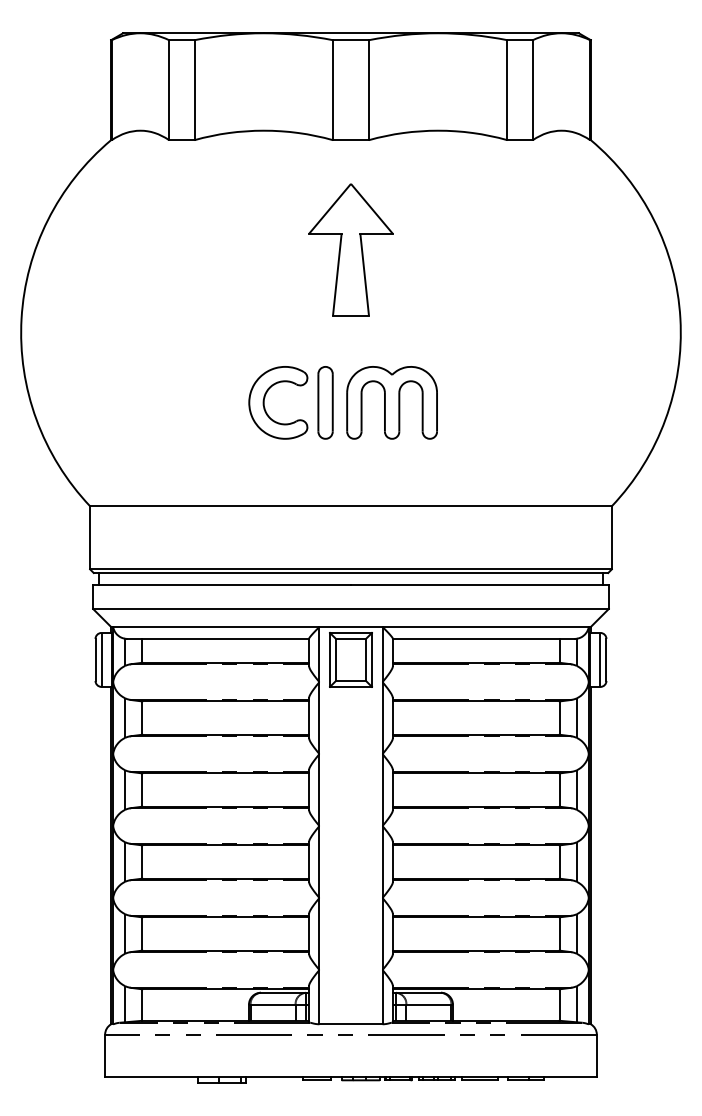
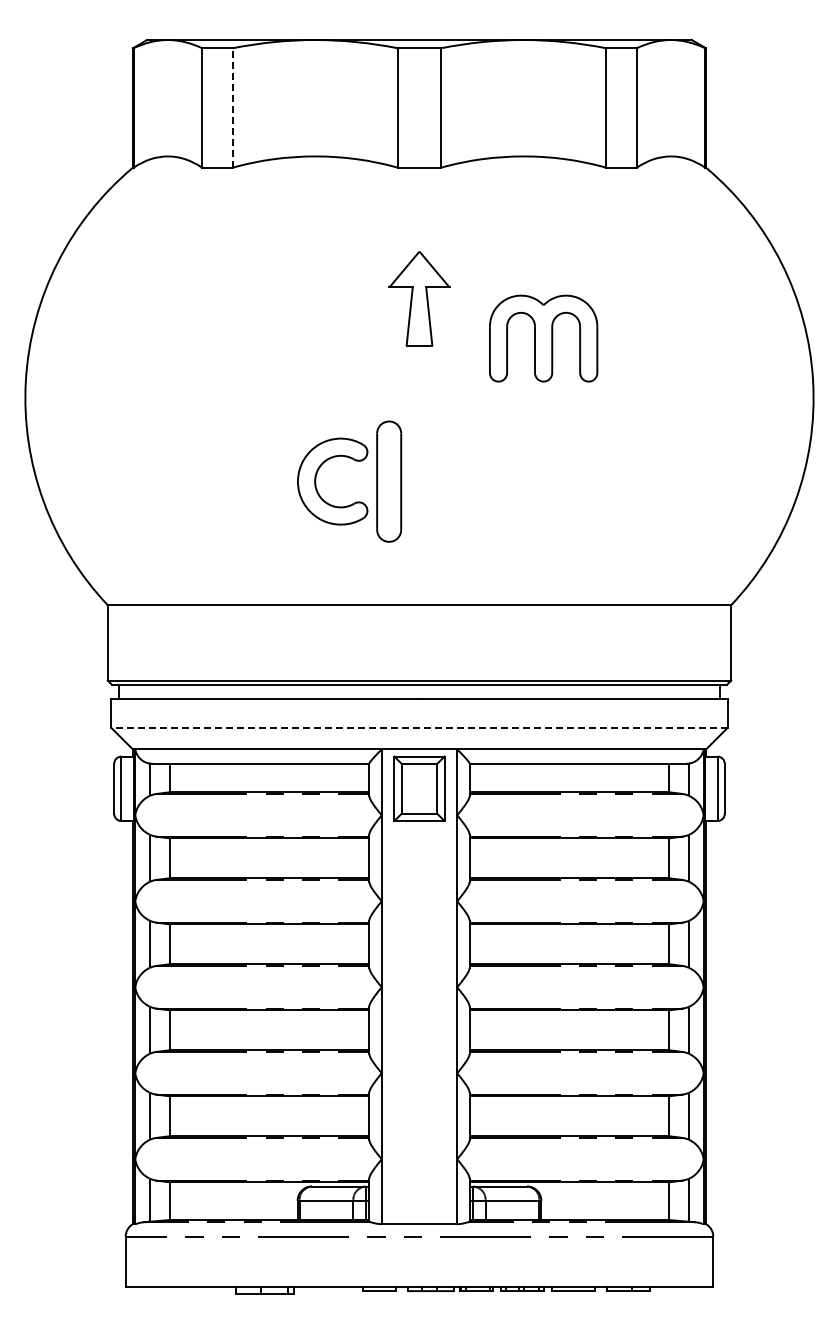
line: (194, 90) -> (232, 108), solid -> dashed
part: (351, 249) -> (419, 298), size x0.6
part: (325, 402) -> (388, 481), size x1.4
part: (392, 402) -> (543, 338), moved
line: (350, 608) -> (418, 727), solid -> dashed

